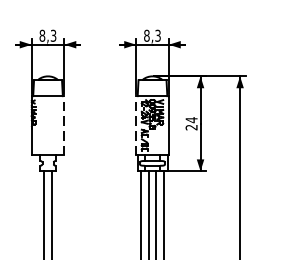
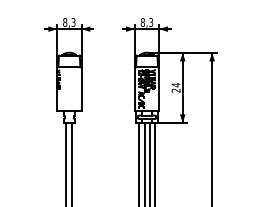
line: (64, 124) -> (81, 88), dashed -> solid
line: (135, 124) -> (134, 88), dashed -> solid

